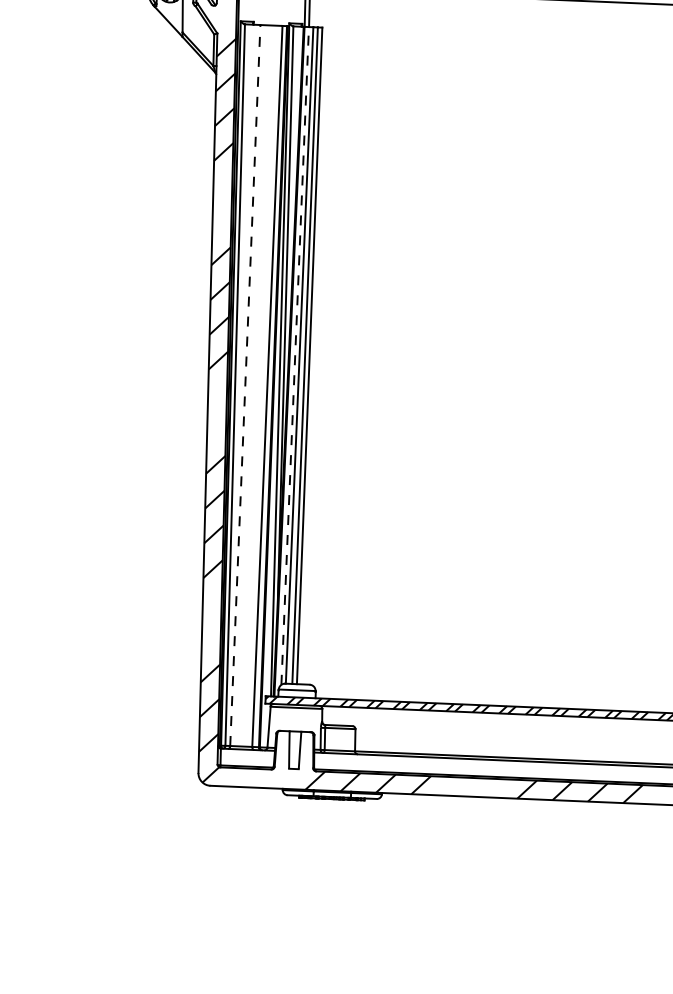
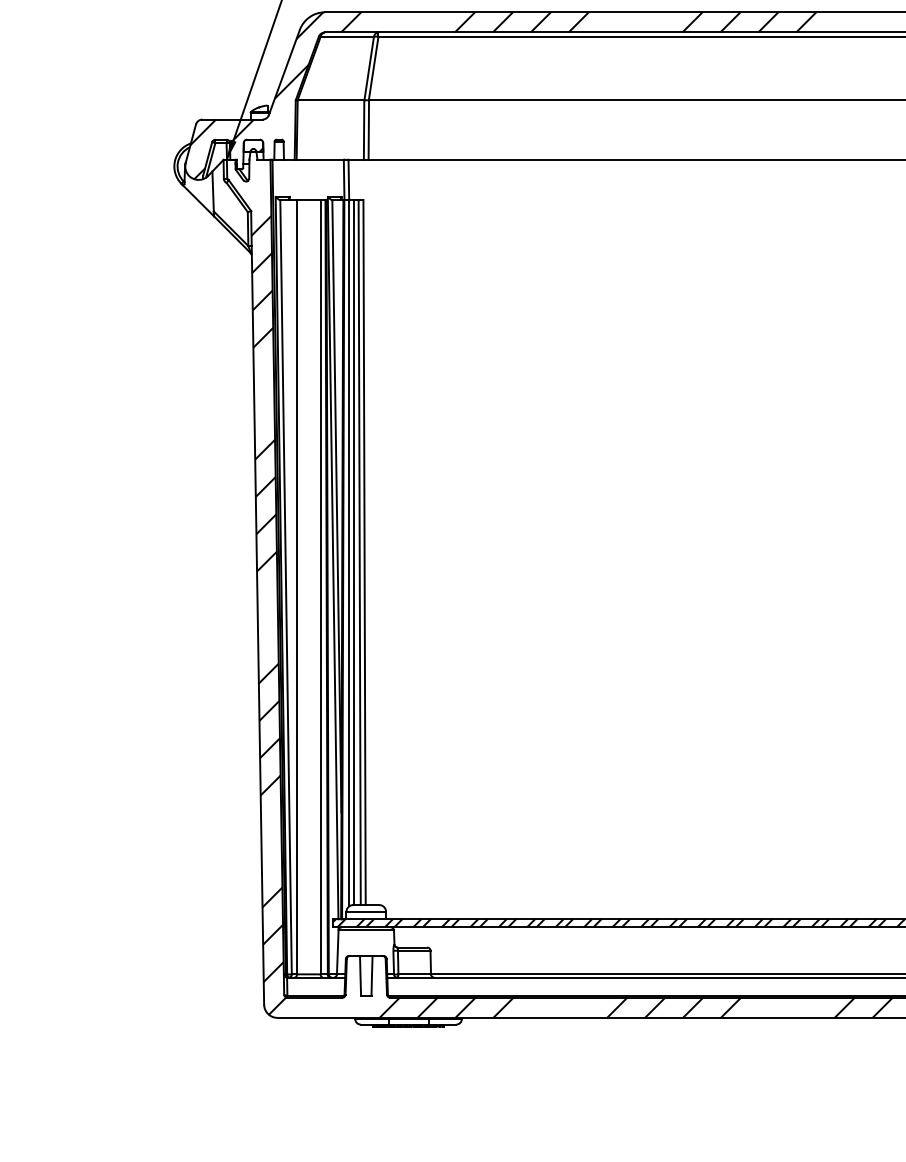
line: (295, 355) -> (349, 552), dashed -> solid
line: (244, 384) -> (296, 586), dashed -> solid

